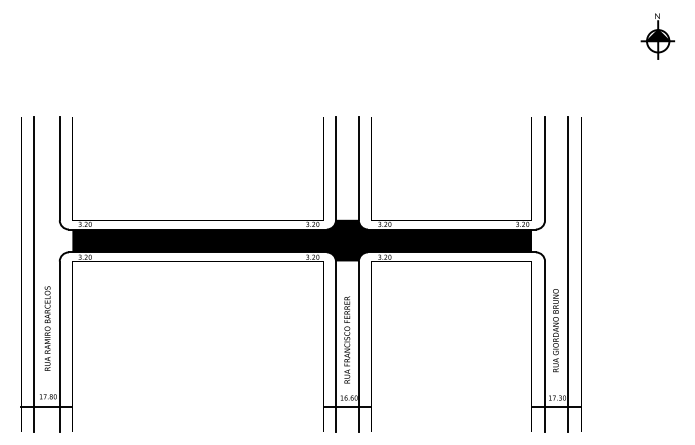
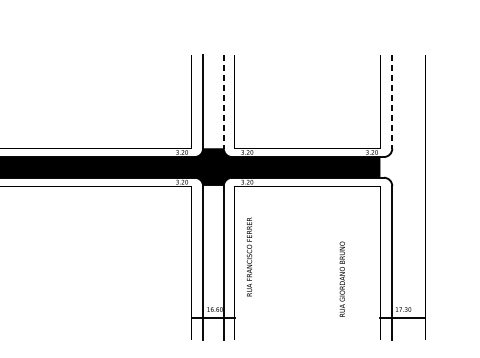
line: (358, 168) -> (223, 101), solid -> dashed
line: (545, 168) -> (392, 101), solid -> dashed
line: (567, 273) -> (412, 196), removed
text: (555, 330) -> (341, 279), moved
text: (347, 339) -> (249, 256), moved

